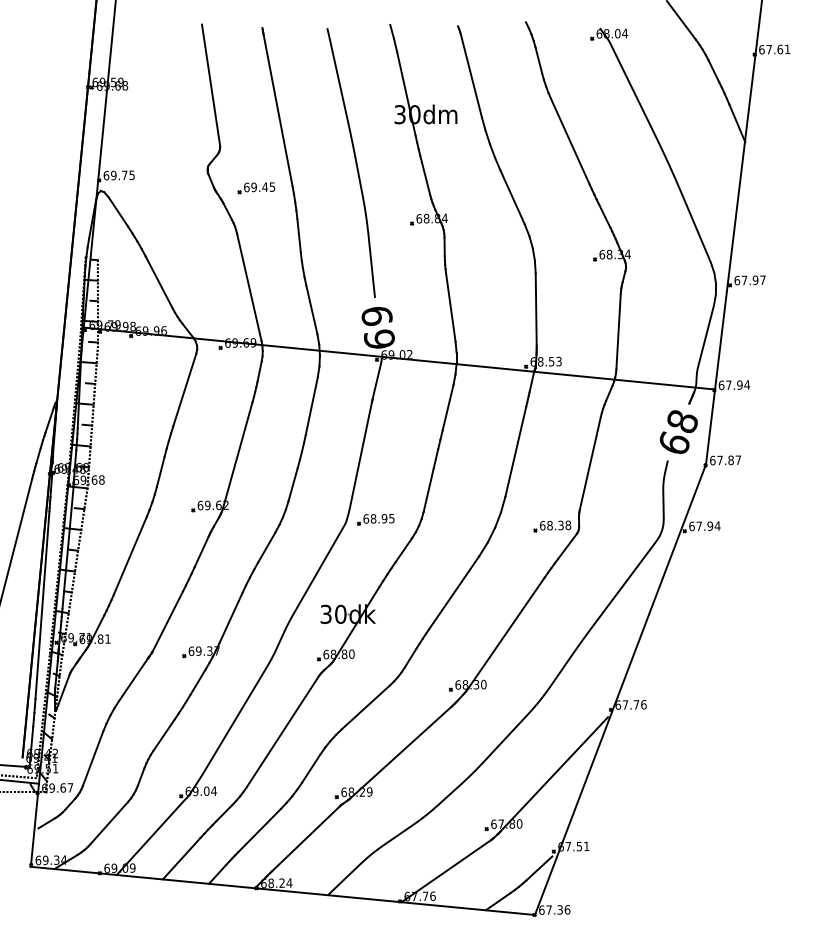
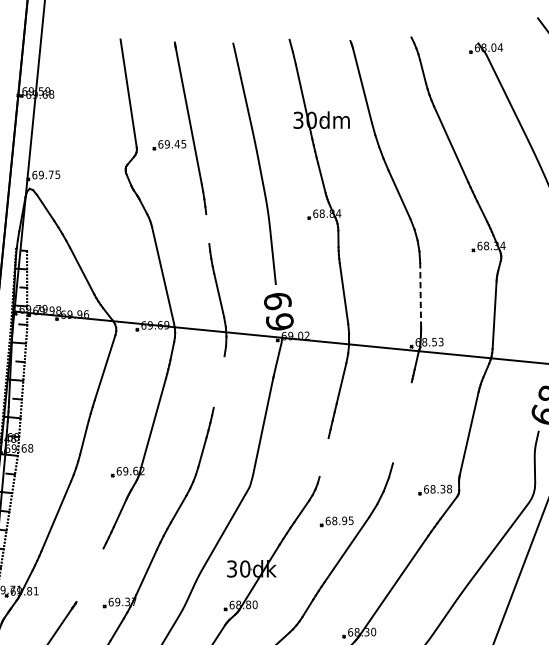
part: (256, 188) -> (169, 145), moved
line: (298, 235) -> (207, 228), removed
line: (536, 309) -> (420, 295), solid -> dashed
line: (311, 405) -> (218, 381), removed
line: (515, 451) -> (402, 422), removed
line: (428, 489) -> (323, 456), removed
part: (375, 519) -> (336, 521), moved
line: (167, 621) -> (89, 575), removed

